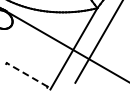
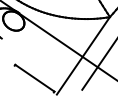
line: (27, 74) -> (35, 77), dashed -> solid

